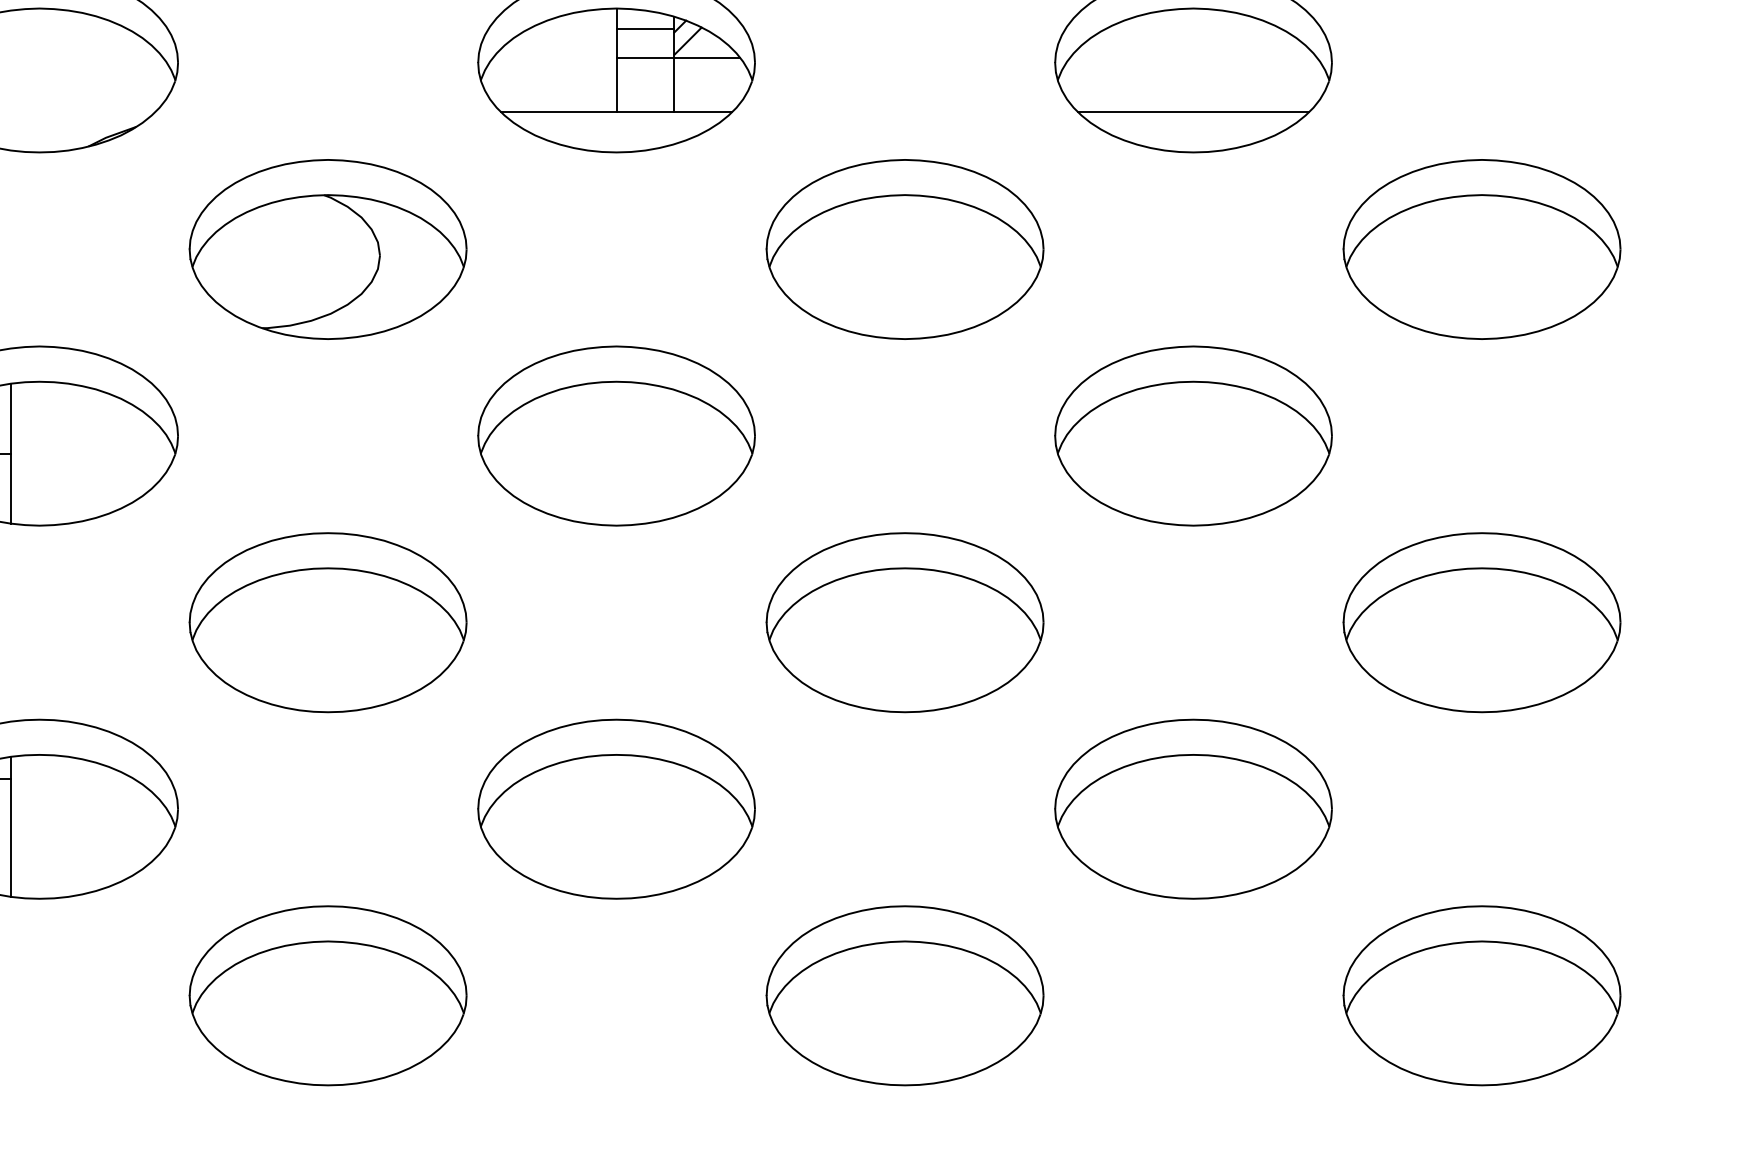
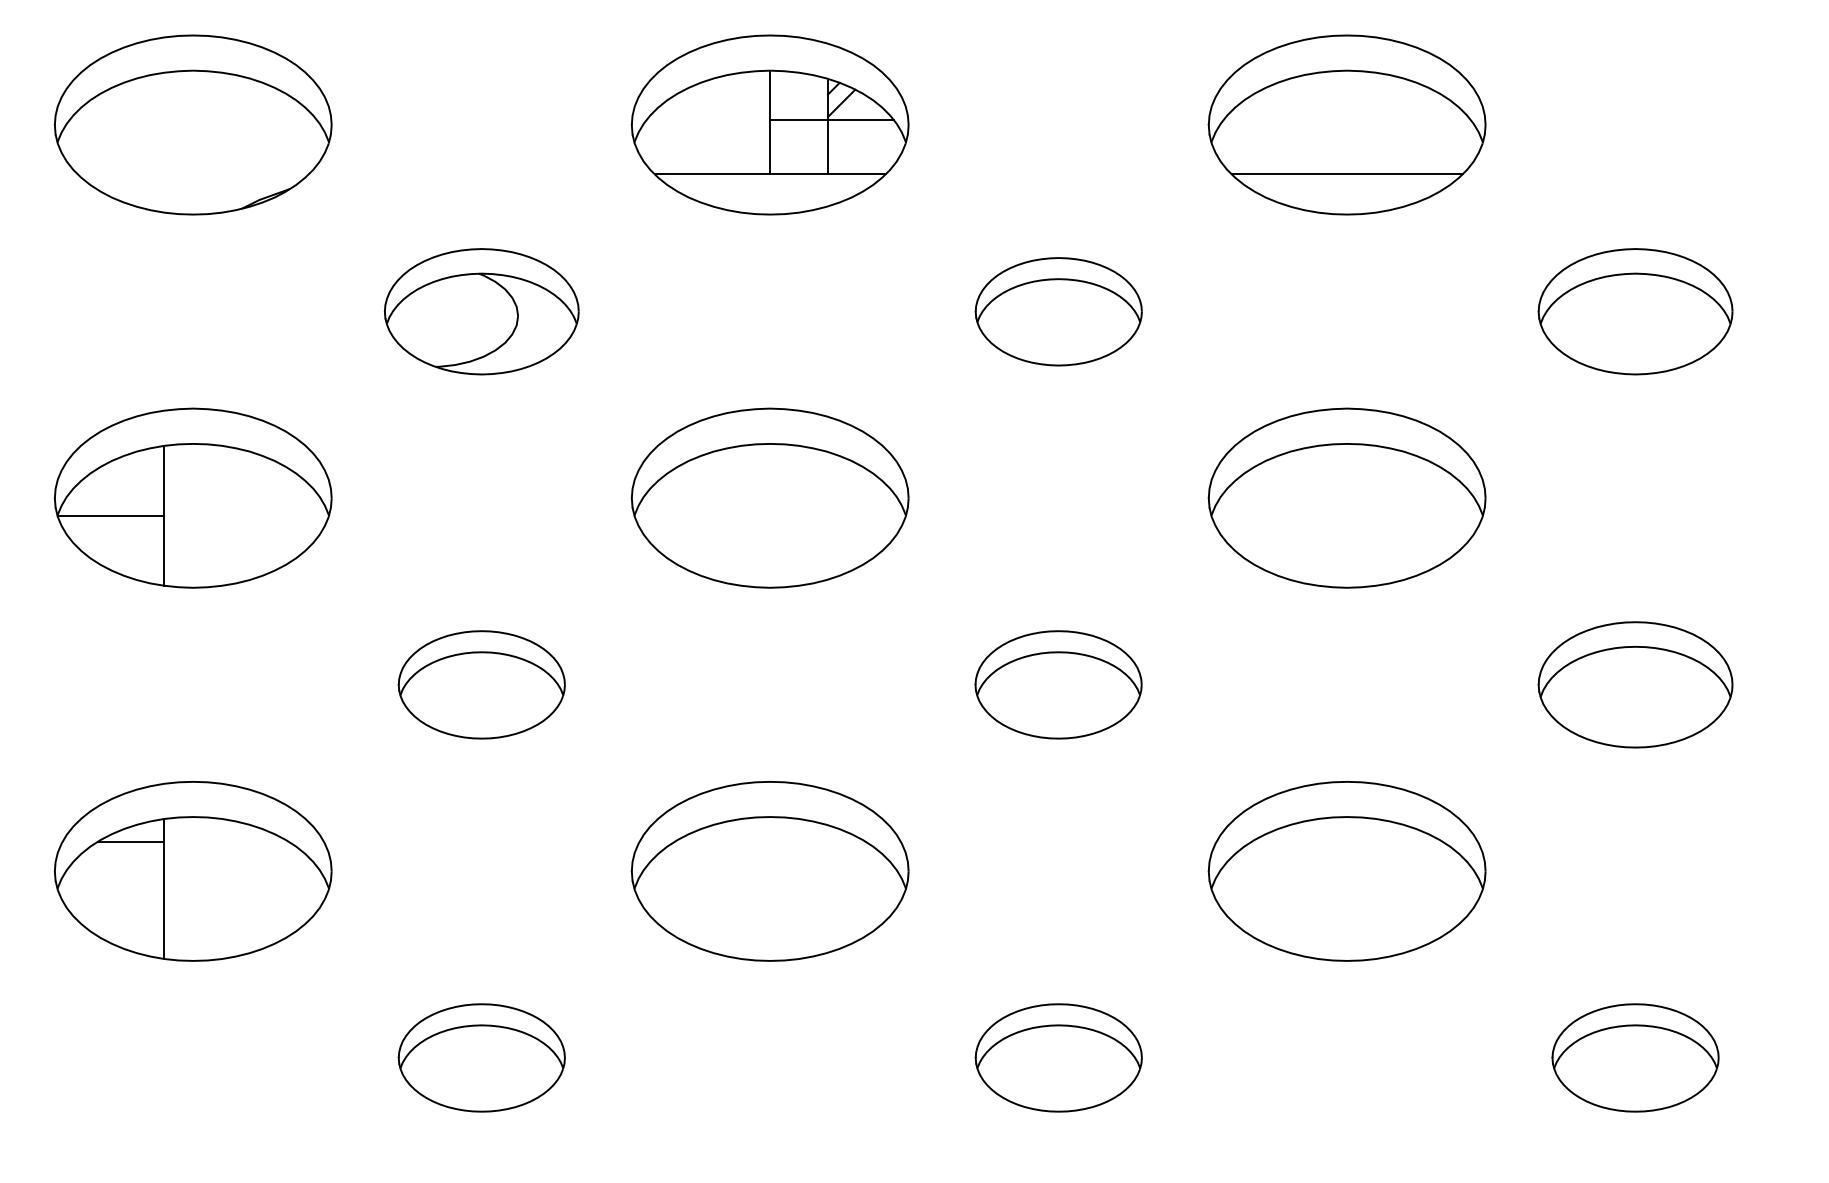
line: (644, 28) -> (798, 90), removed
part: (327, 249) -> (481, 311), size x0.7
part: (904, 249) -> (1058, 311), size x0.6
part: (1481, 249) -> (1635, 311), size x0.7
part: (327, 622) -> (481, 684), size x0.6
part: (904, 622) -> (1058, 684), size x0.6
part: (1481, 622) -> (1635, 684), size x0.7
part: (327, 995) -> (481, 1057), size x0.6
part: (904, 995) -> (1058, 1057), size x0.6
part: (1481, 995) -> (1635, 1057), size x0.6

